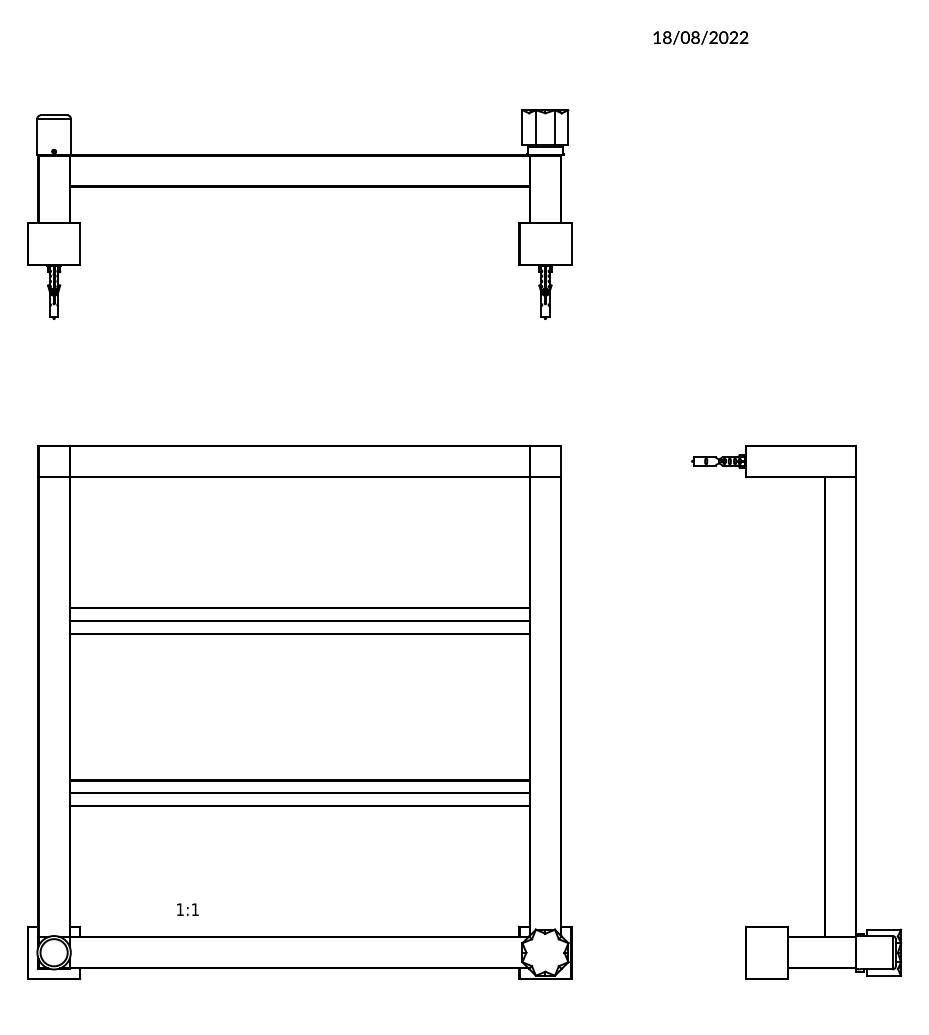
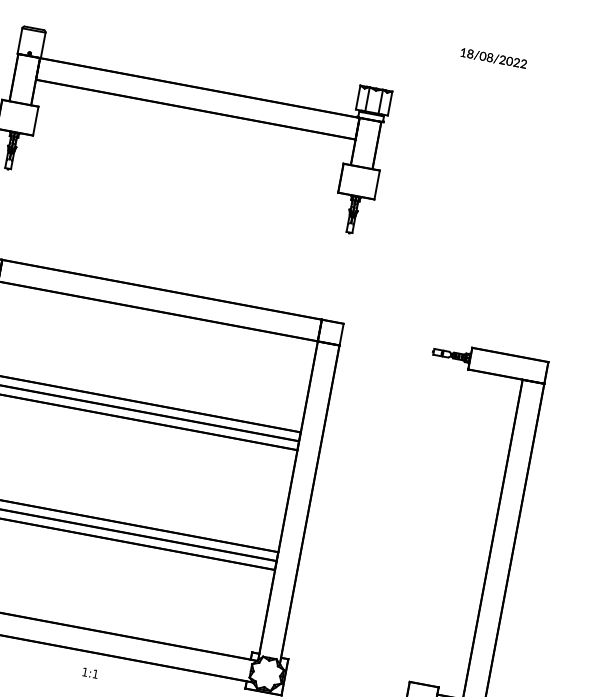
text: (187, 909) -> (90, 673), moved

